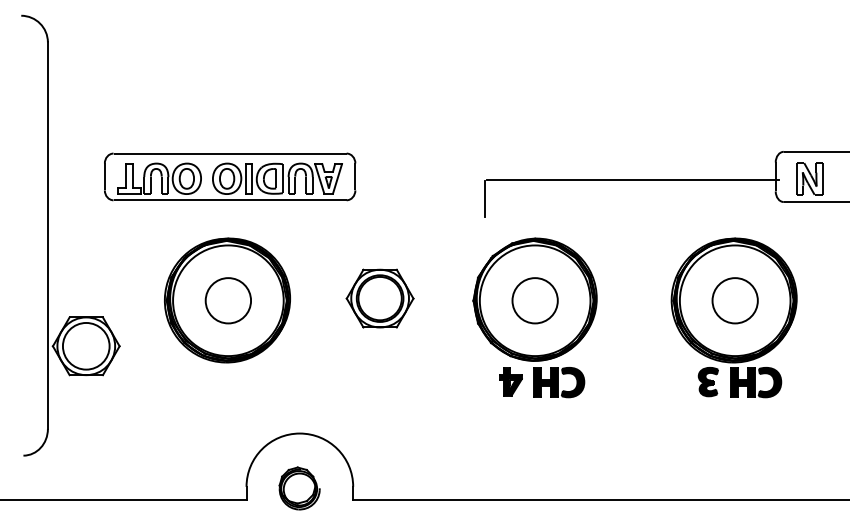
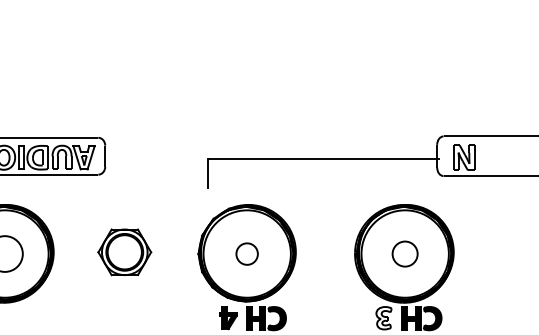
part: (534, 300) -> (246, 253), size x0.6
part: (734, 300) -> (404, 253), size x0.7
fill: (708, 381) -> (384, 317), removed

